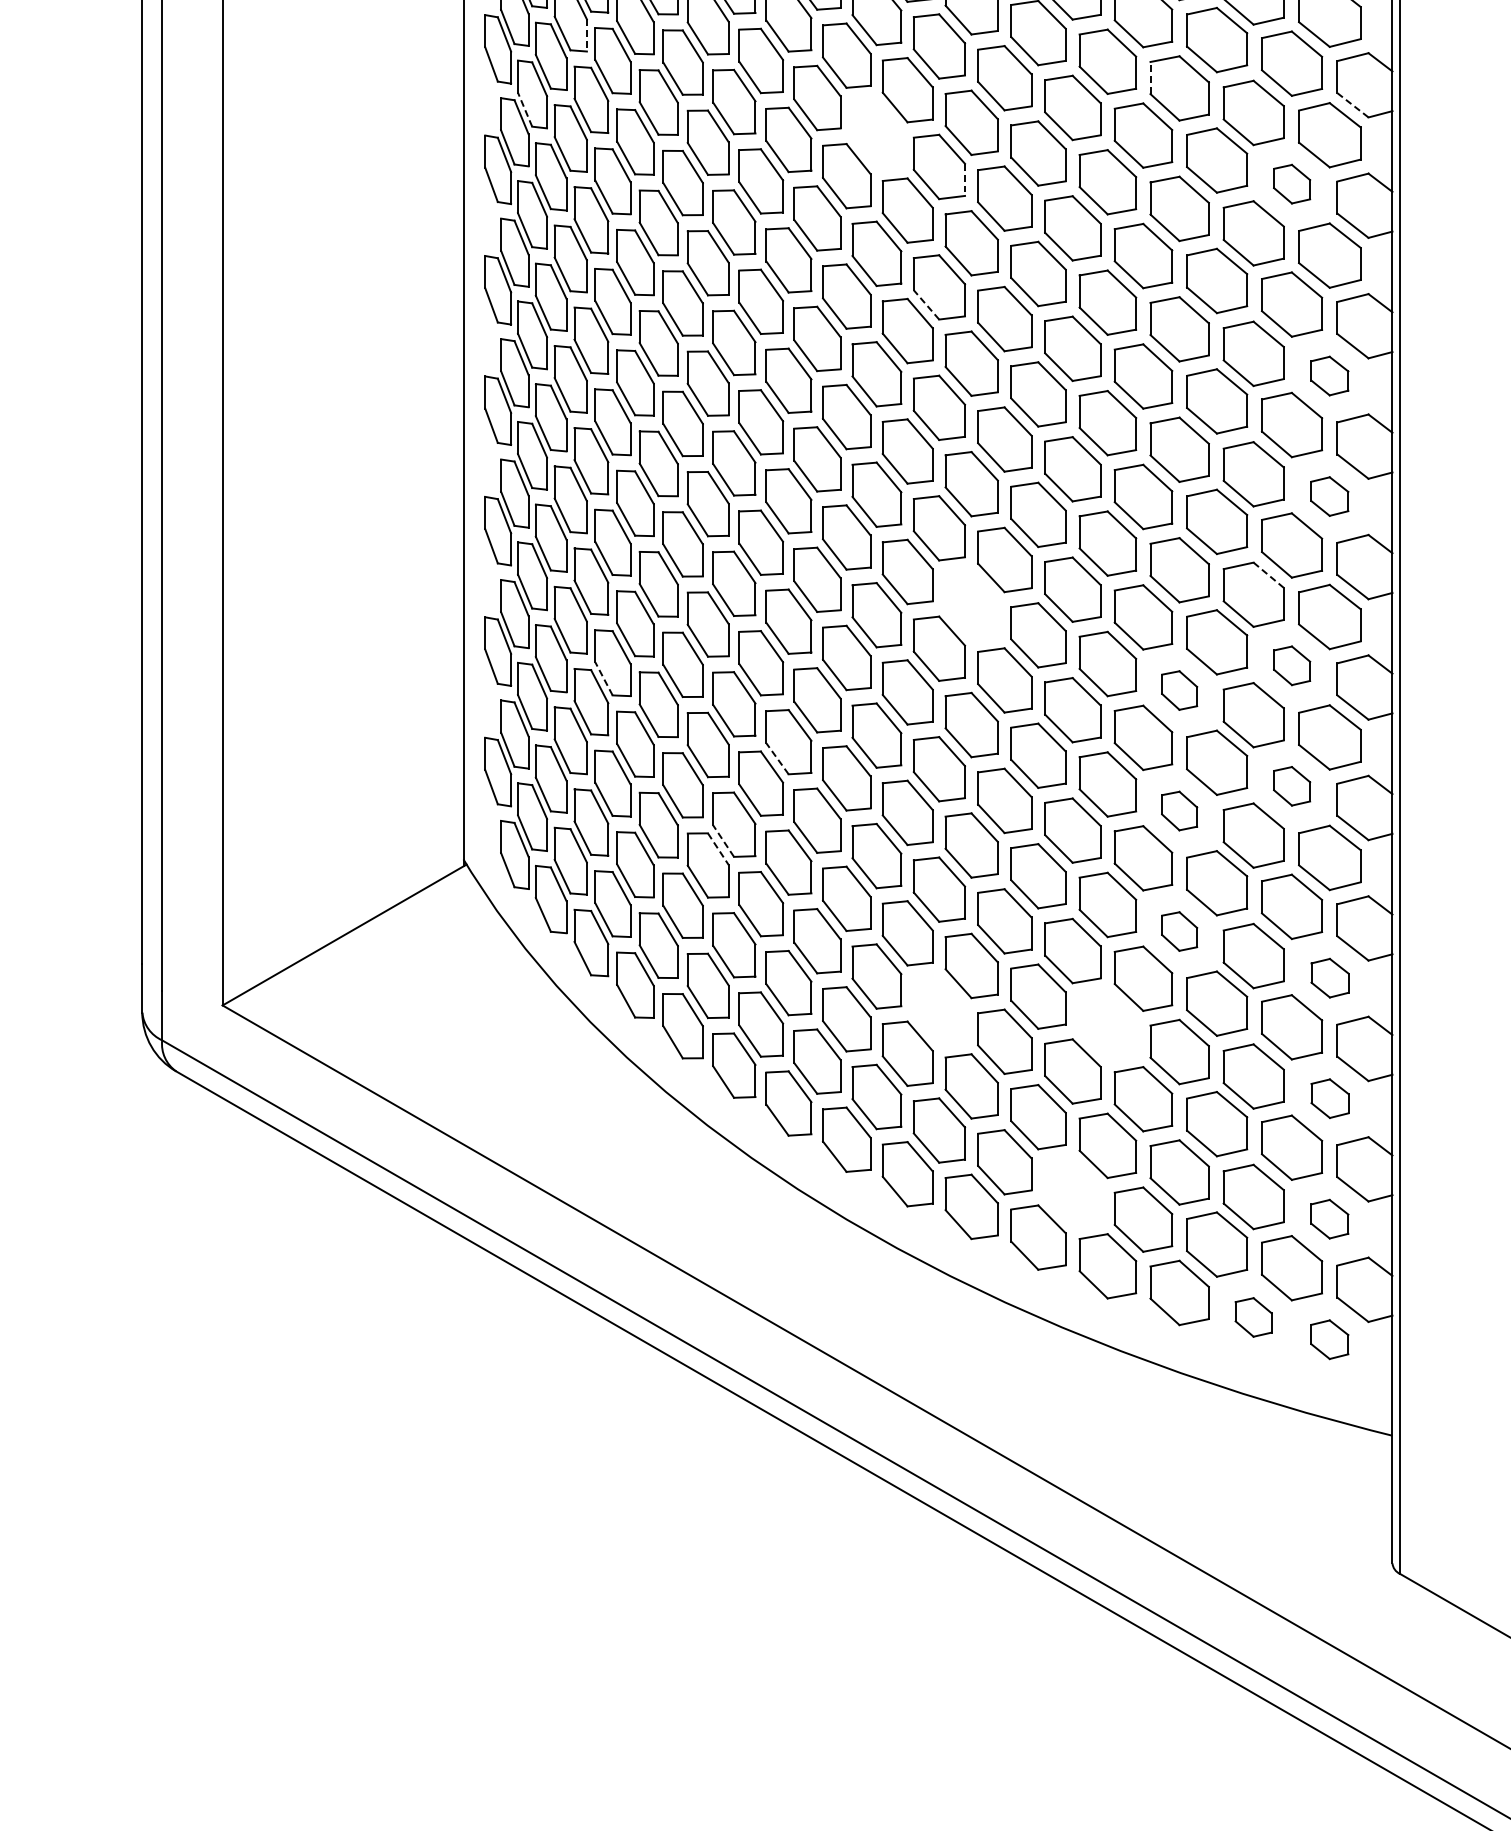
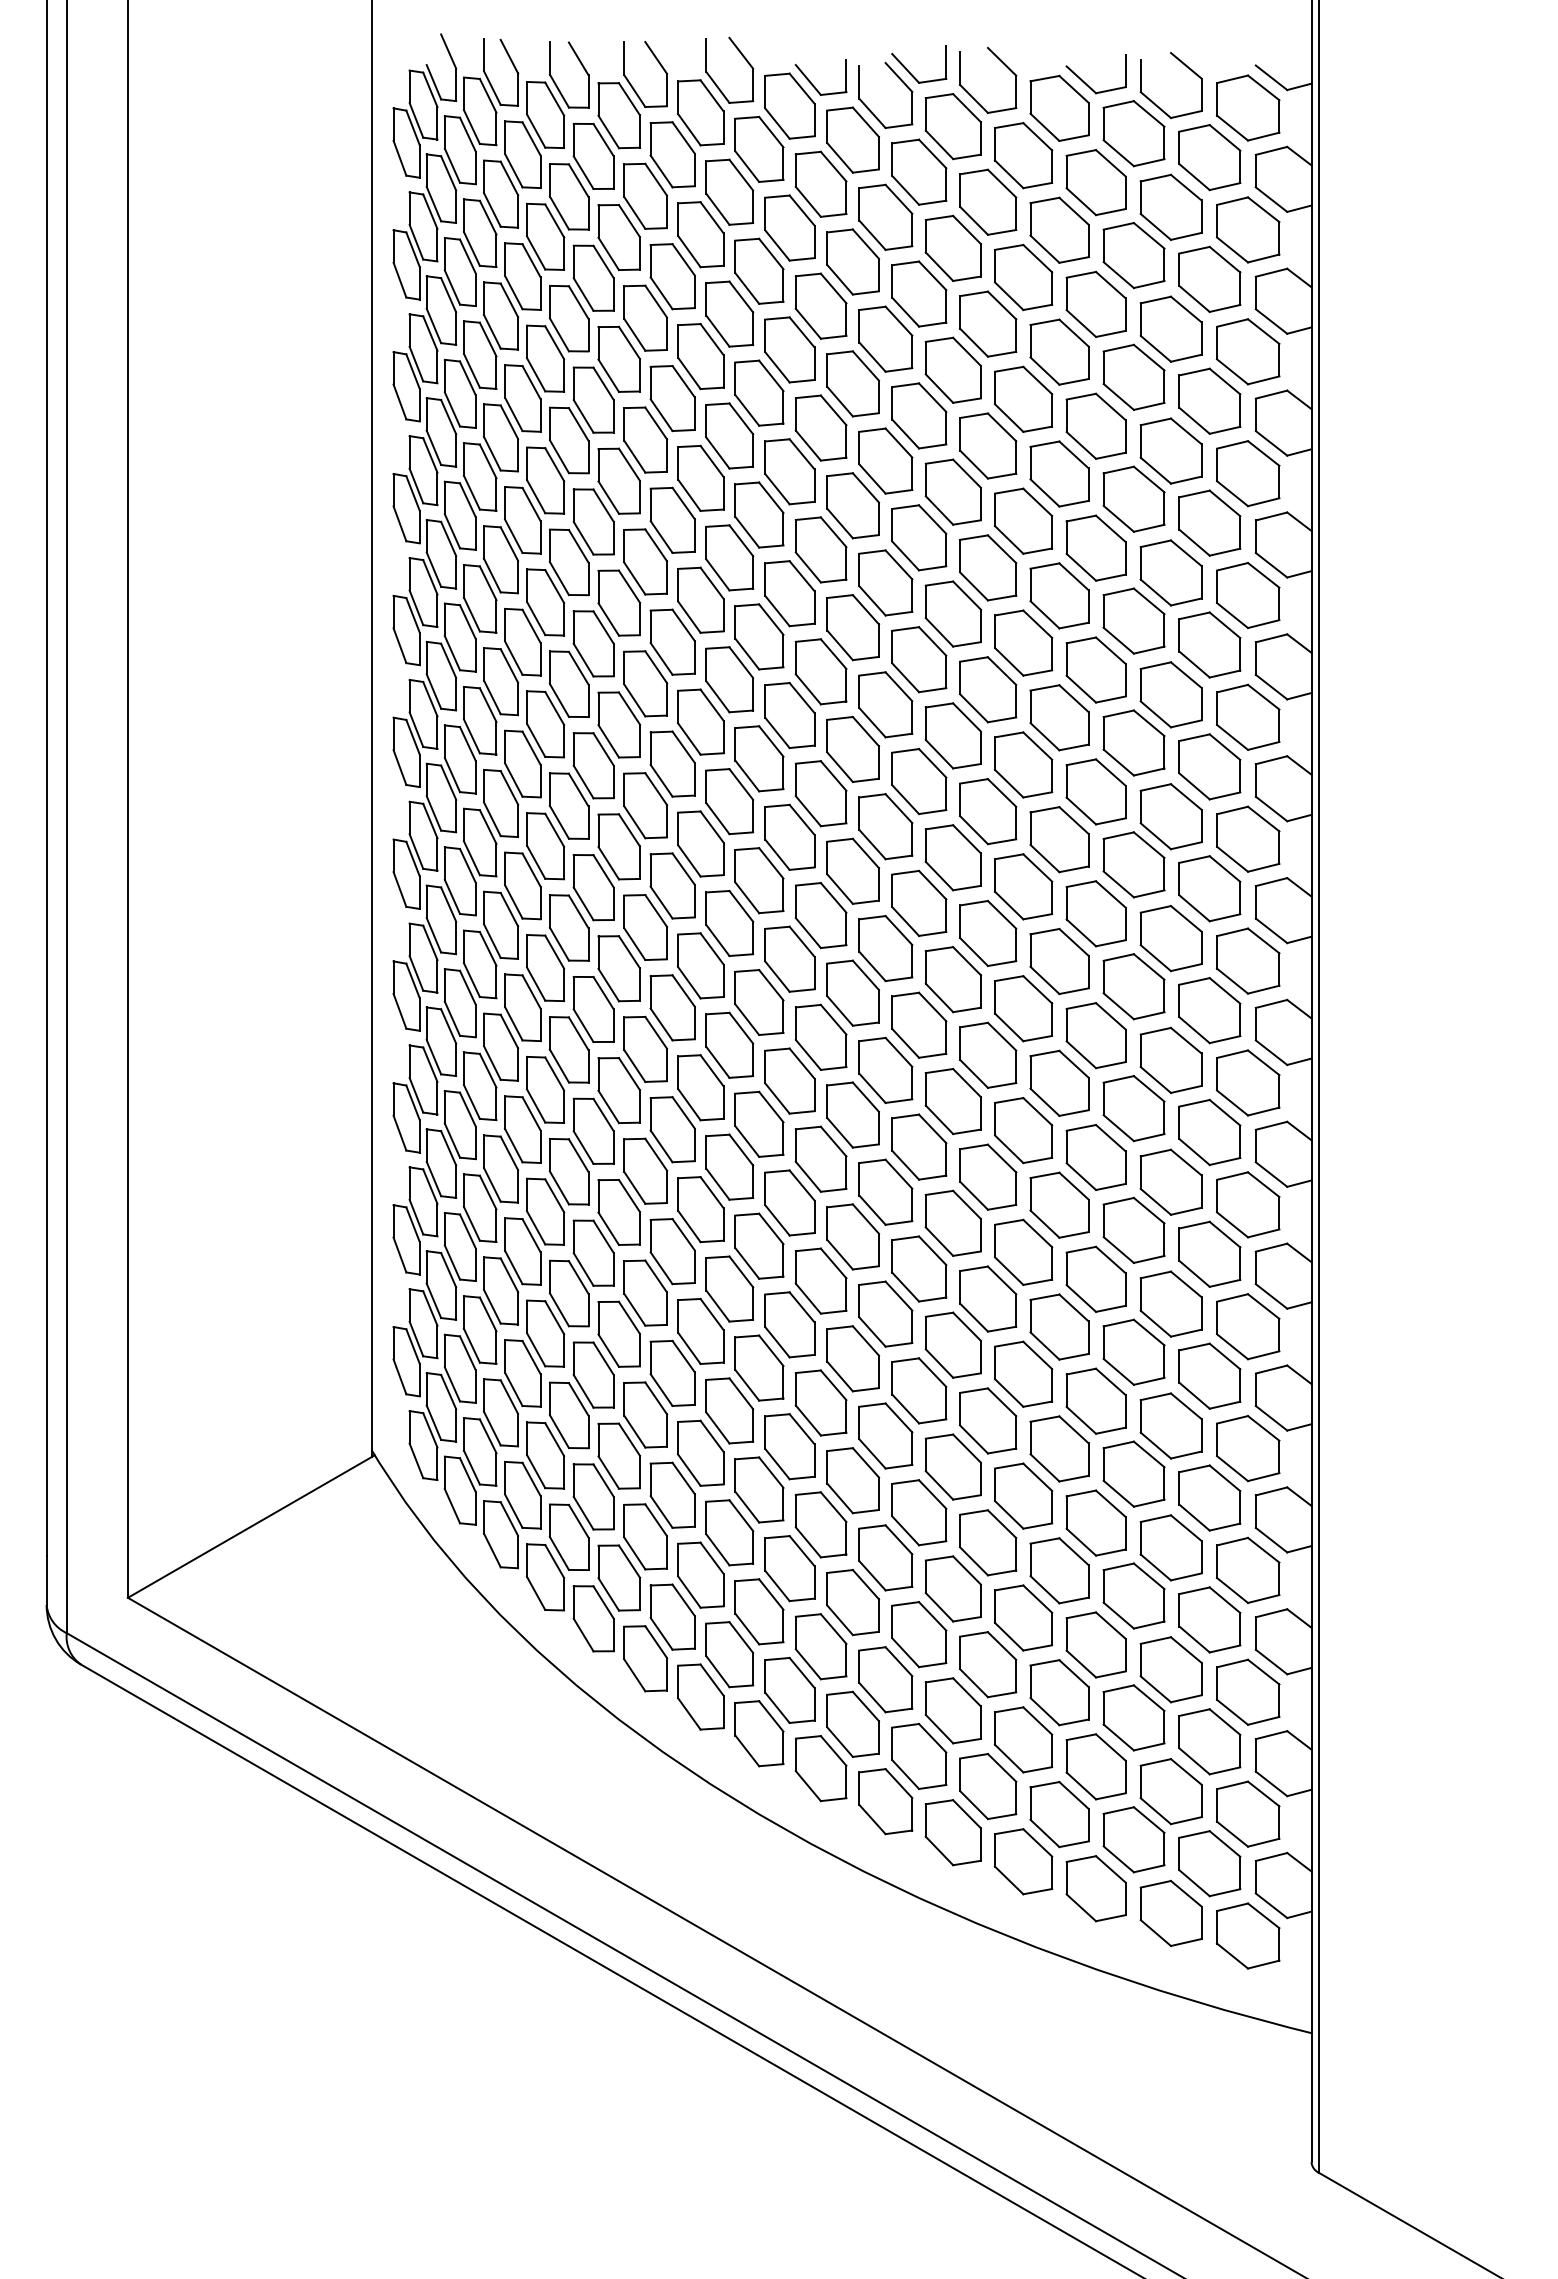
line: (586, 35) -> (496, 616), dashed -> solid
line: (1150, 78) -> (1066, 659), dashed -> solid
line: (1352, 105) -> (1271, 687), dashed -> solid
line: (524, 109) -> (433, 691), dashed -> solid
part: (876, 133) -> (789, 715), added
line: (965, 180) -> (879, 763), dashed -> solid
part: (1291, 183) -> (1209, 766), size x1.67
line: (926, 305) -> (840, 889), dashed -> solid
part: (1329, 375) -> (1247, 960), size x1.67
part: (1329, 496) -> (1247, 1082), size x1.67
line: (1268, 575) -> (1186, 1162), dashed -> solid
part: (971, 603) -> (885, 1191), added
part: (1291, 665) -> (1209, 1253), size x1.67
line: (603, 678) -> (513, 1267), dashed -> solid
part: (1178, 689) -> (1095, 1278), size x1.67
line: (777, 758) -> (689, 1347), dashed -> solid
part: (1291, 785) -> (1209, 1375), size x1.67
part: (1178, 810) -> (1095, 1400), size x1.67
line: (723, 841) -> (634, 1431), dashed -> solid
line: (718, 849) -> (629, 1440), dashed -> solid
part: (1178, 931) -> (1095, 1522), size x1.67
part: (1330, 977) -> (1248, 1569), size x1.67
part: (939, 1010) -> (853, 1602), added
part: (1107, 1024) -> (1023, 1617), added
part: (1330, 1098) -> (1248, 1691), size x1.67
part: (1073, 1191) -> (988, 1786), added
part: (1329, 1218) -> (1247, 1813), size x1.67
part: (1253, 1317) -> (1170, 1913), size x1.67
part: (1329, 1339) -> (1247, 1935), size x1.67

